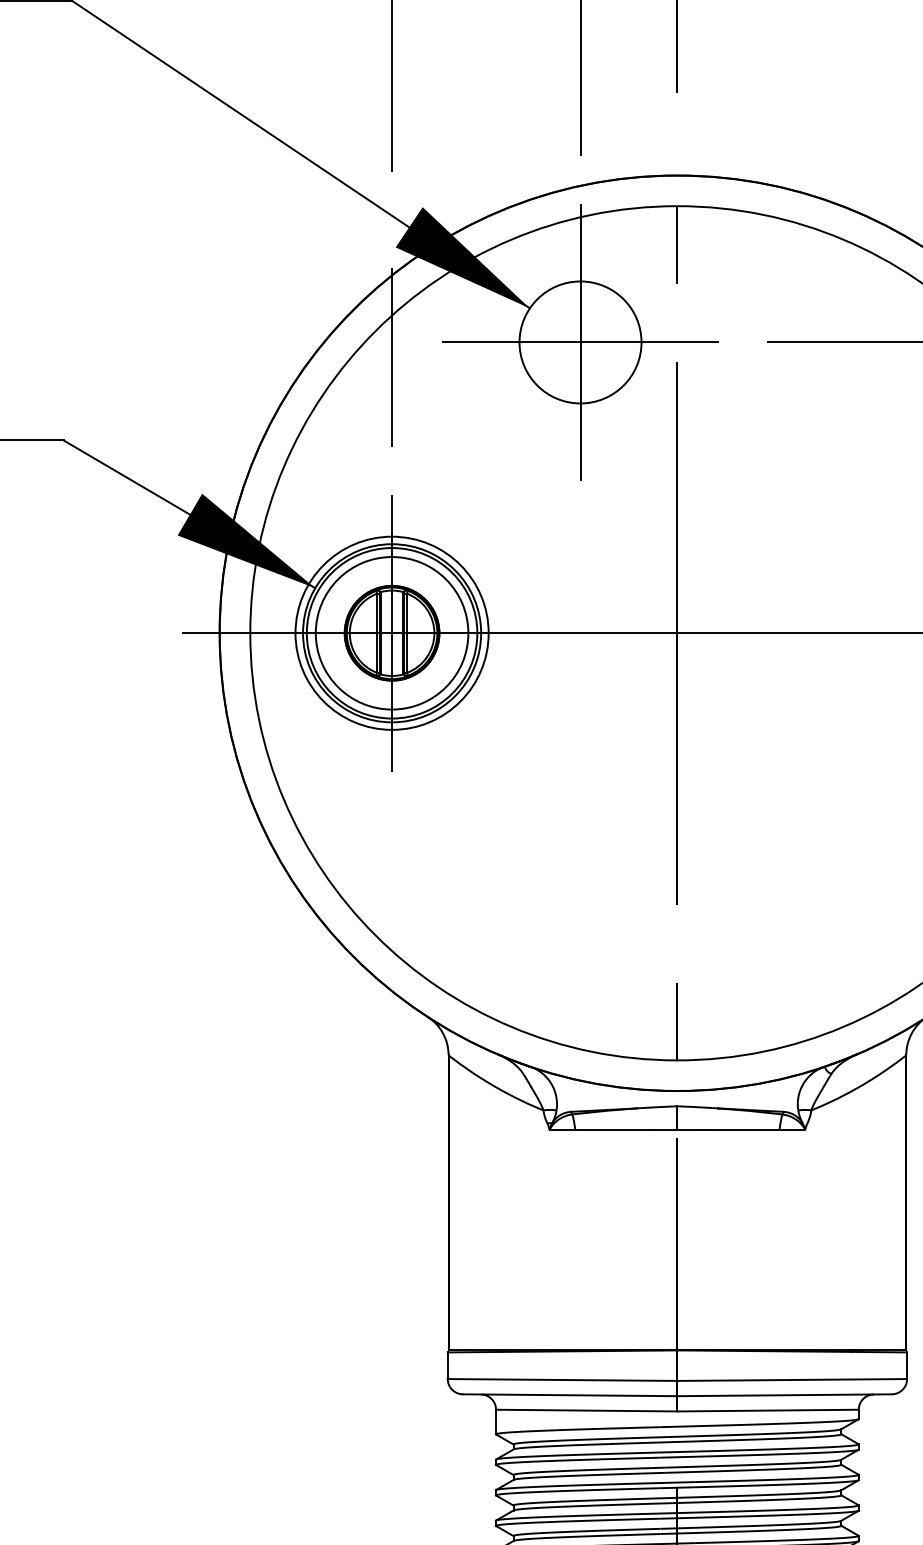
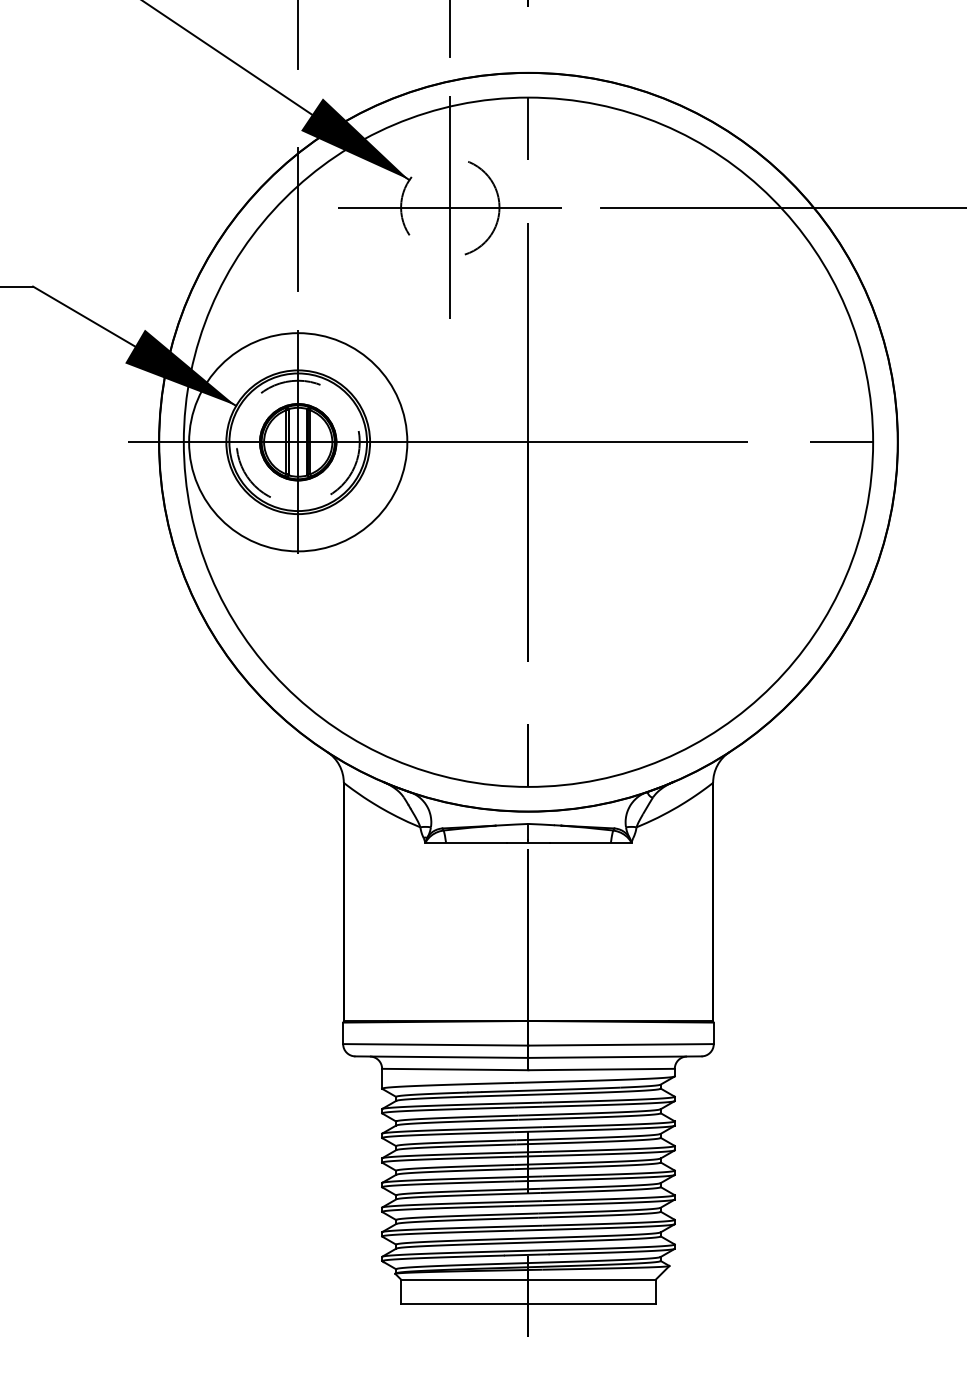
circle: (580, 342) -> (450, 207), solid -> dashed
circle: (391, 632) -> (297, 441), solid -> dashed
circle: (392, 633) -> (298, 442), size x1.4

